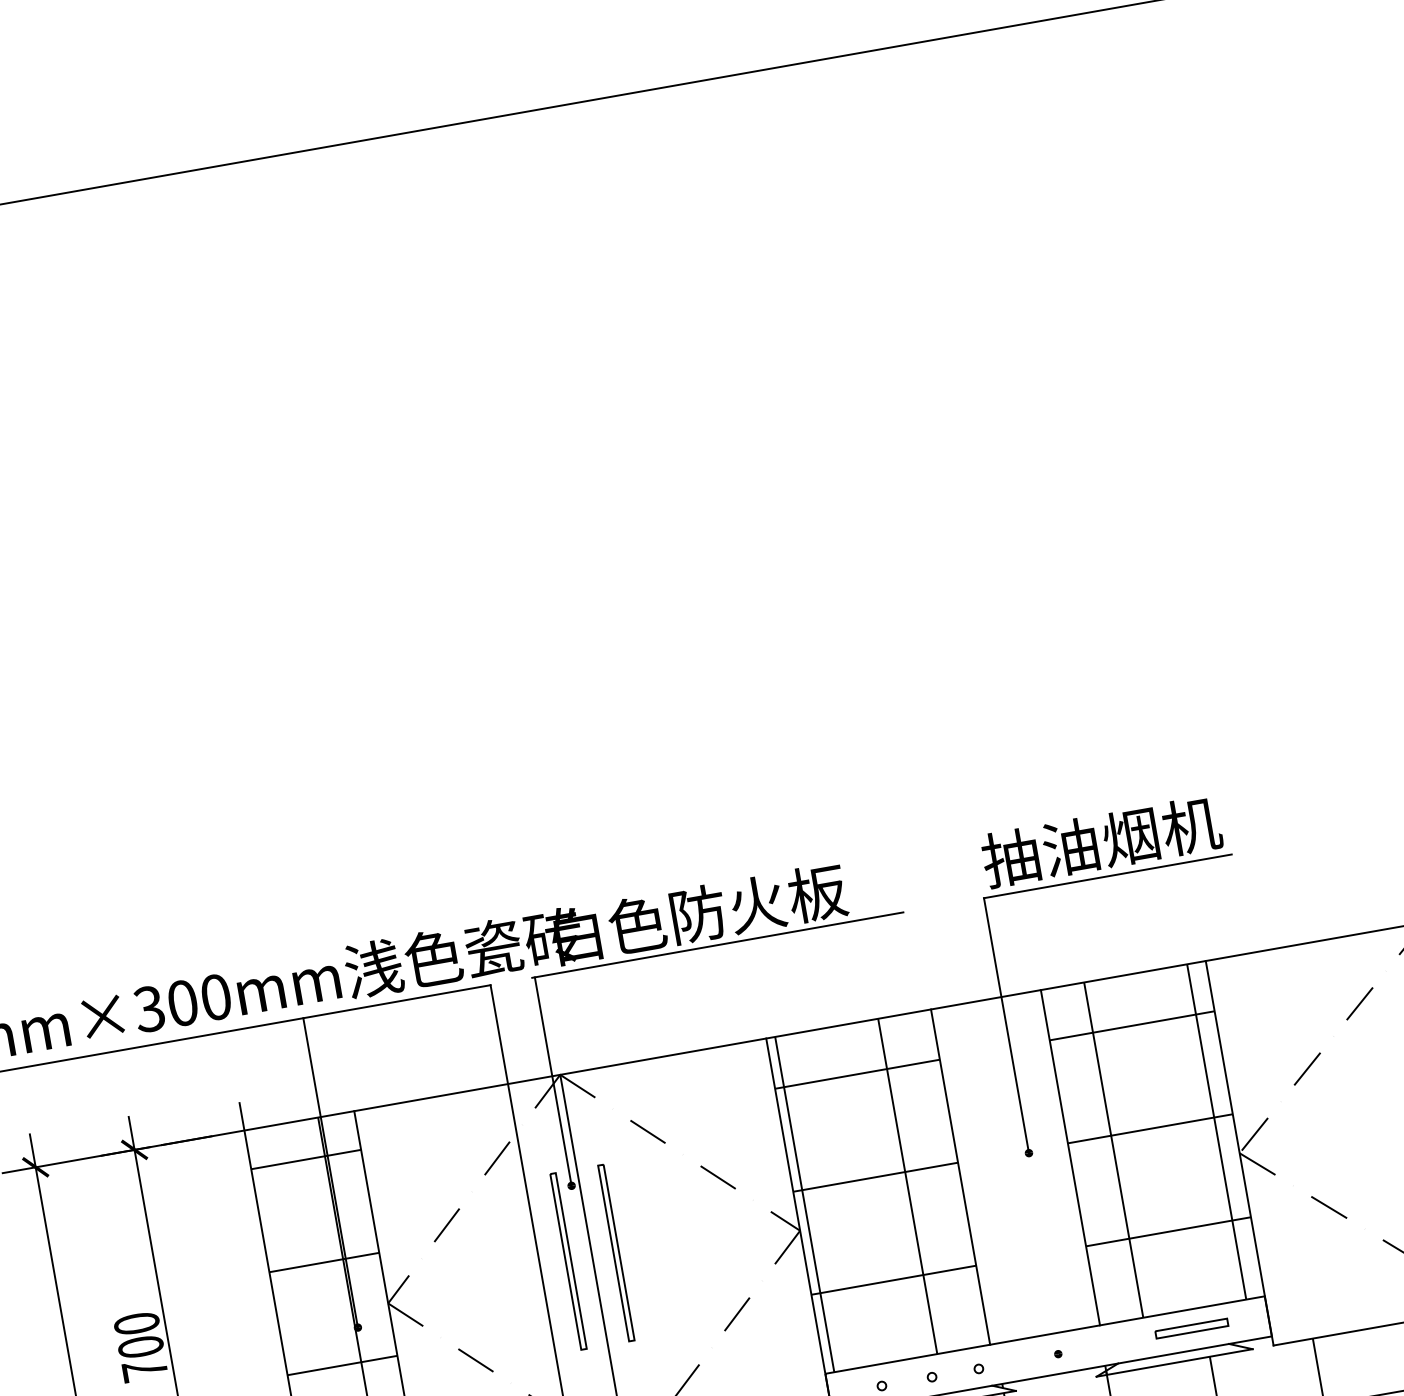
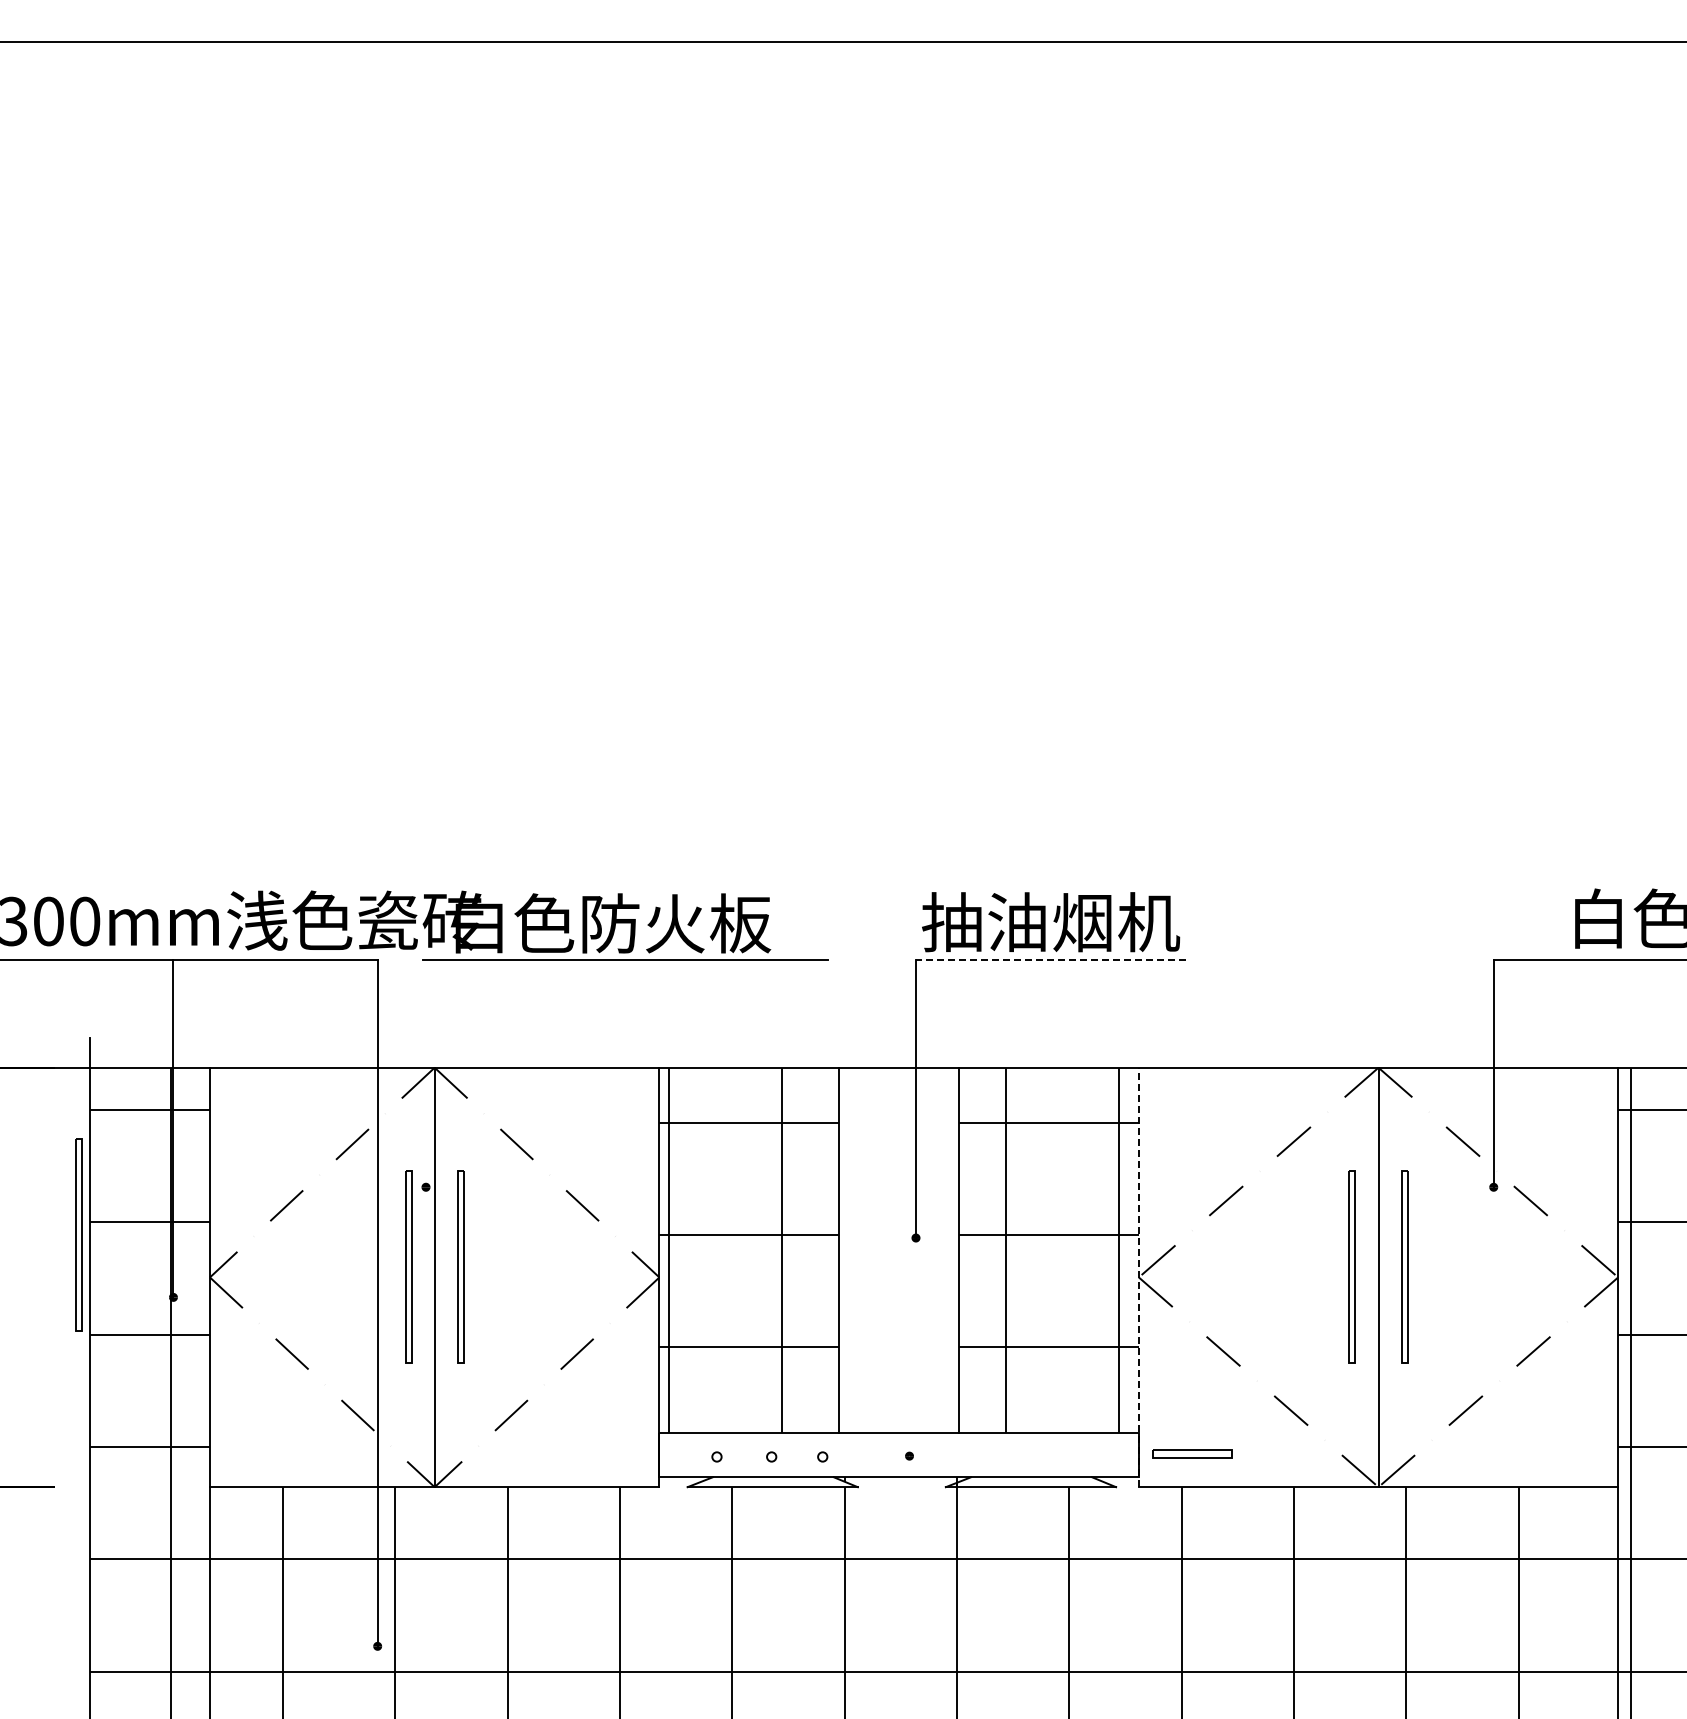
line: (1107, 876) -> (1050, 959), solid -> dashed
line: (553, 1081) -> (426, 1073), removed
line: (1239, 1153) -> (1138, 1277), solid -> dashed
part: (260, 1285) -> (78, 1234), added
part: (1191, 1328) -> (1192, 1453), moved

